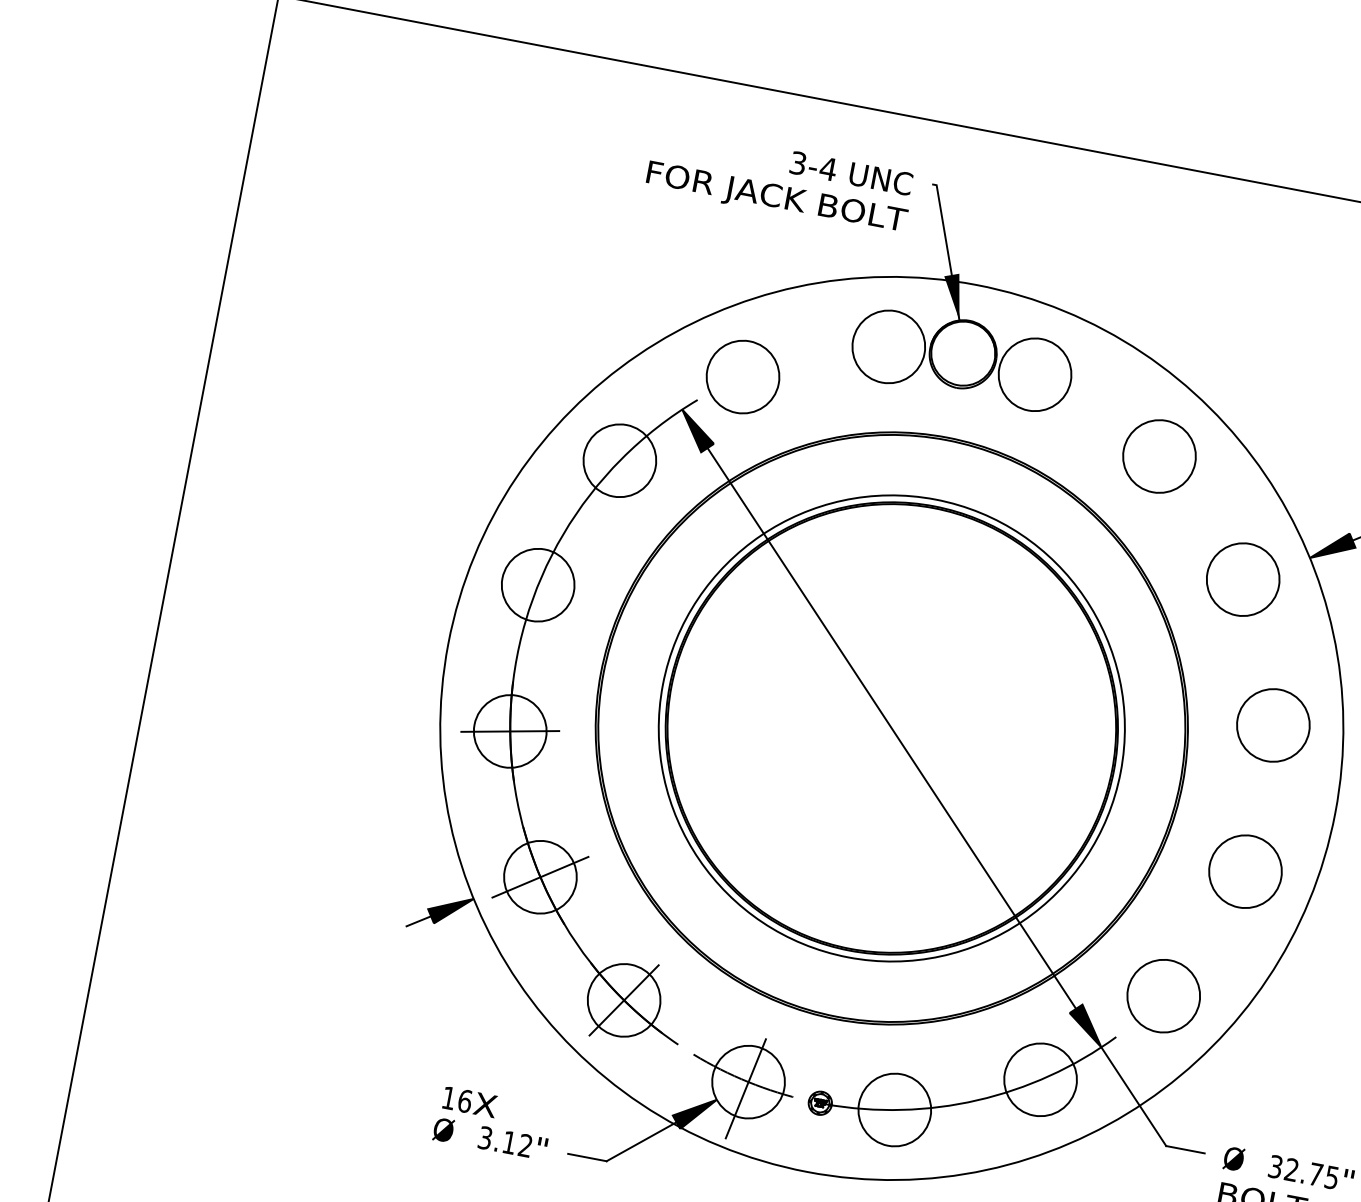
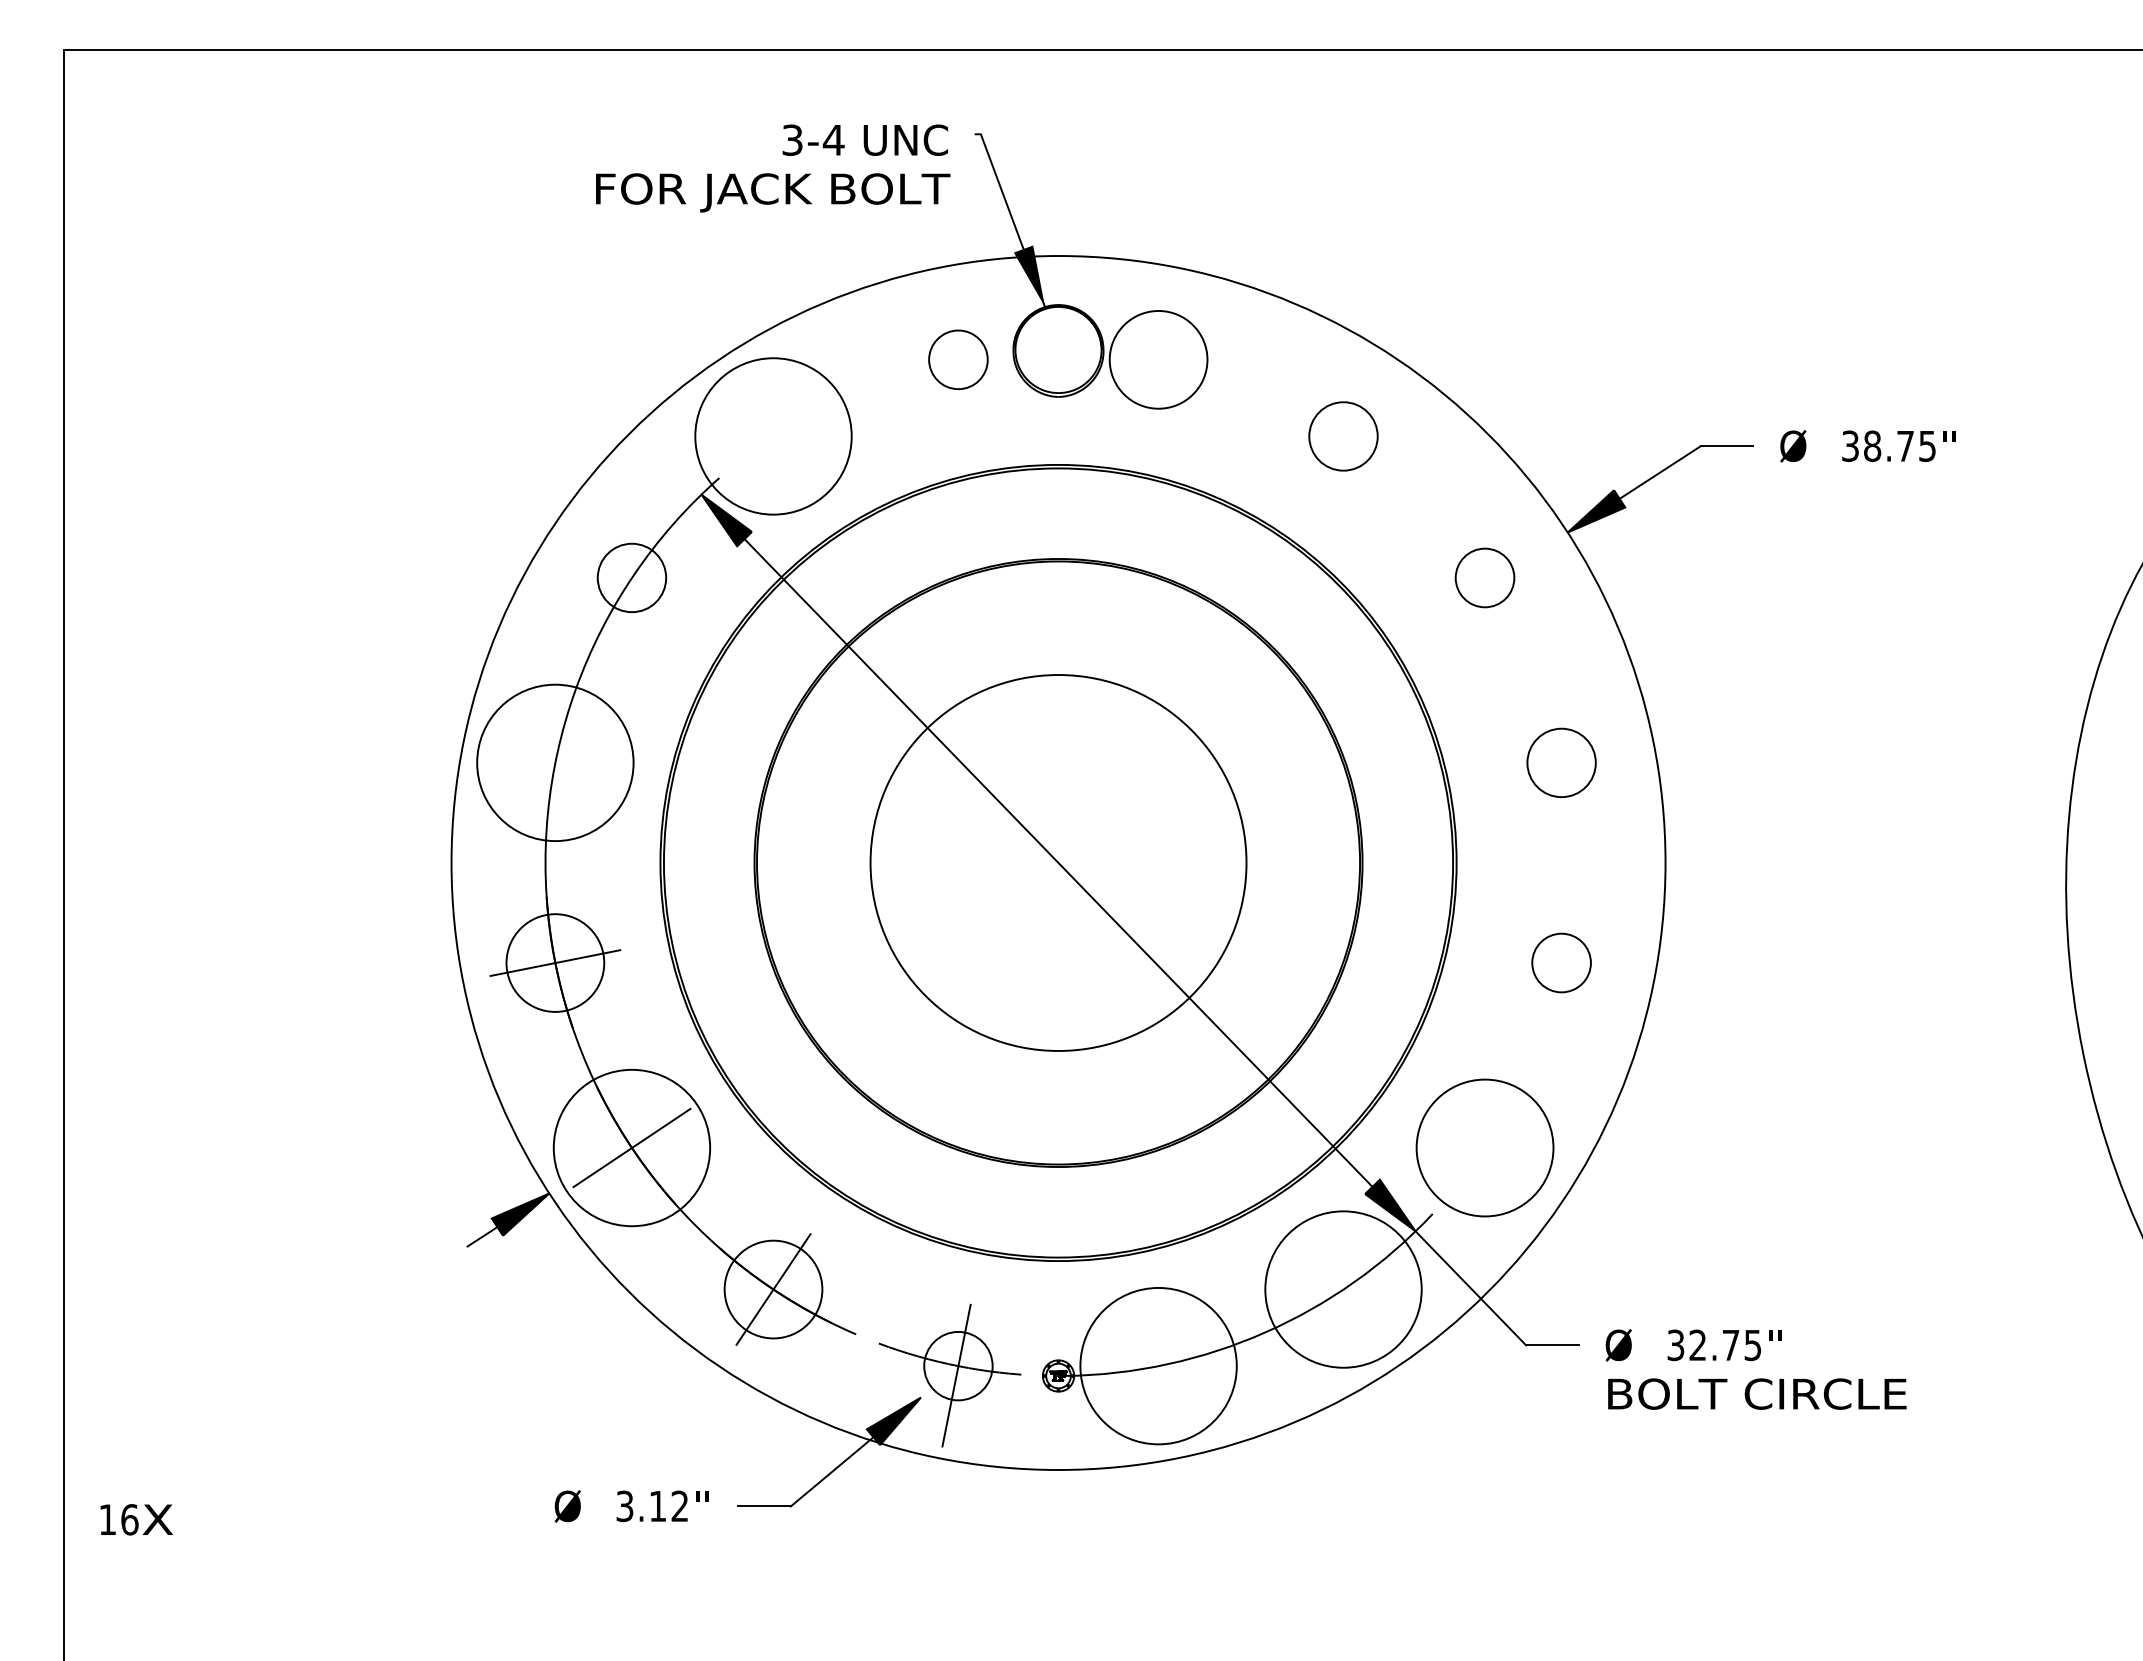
circle: (888, 346) -> (958, 359), size x0.6
circle: (743, 377) -> (773, 436), size x1.6
circle: (1159, 456) -> (1343, 436), size x0.7
circle: (619, 460) -> (631, 577), size x0.7
circle: (1242, 579) -> (1484, 577), size x0.6
circle: (538, 584) -> (555, 762), size x1.6
circle: (1273, 725) -> (1561, 762), size x0.7
circle: (891, 728) -> (1058, 862), size x0.6
circle: (1245, 871) -> (1561, 962), size x0.6
circle: (540, 876) -> (631, 1147), size x1.6
circle: (1163, 995) -> (1484, 1147), size x1.4
circle: (1040, 1079) -> (1343, 1289), size x1.6
circle: (748, 1082) -> (958, 1366), size x0.7
text: (469, 1101) -> (136, 1519), moved
circle: (894, 1110) -> (1158, 1366), size x1.6

